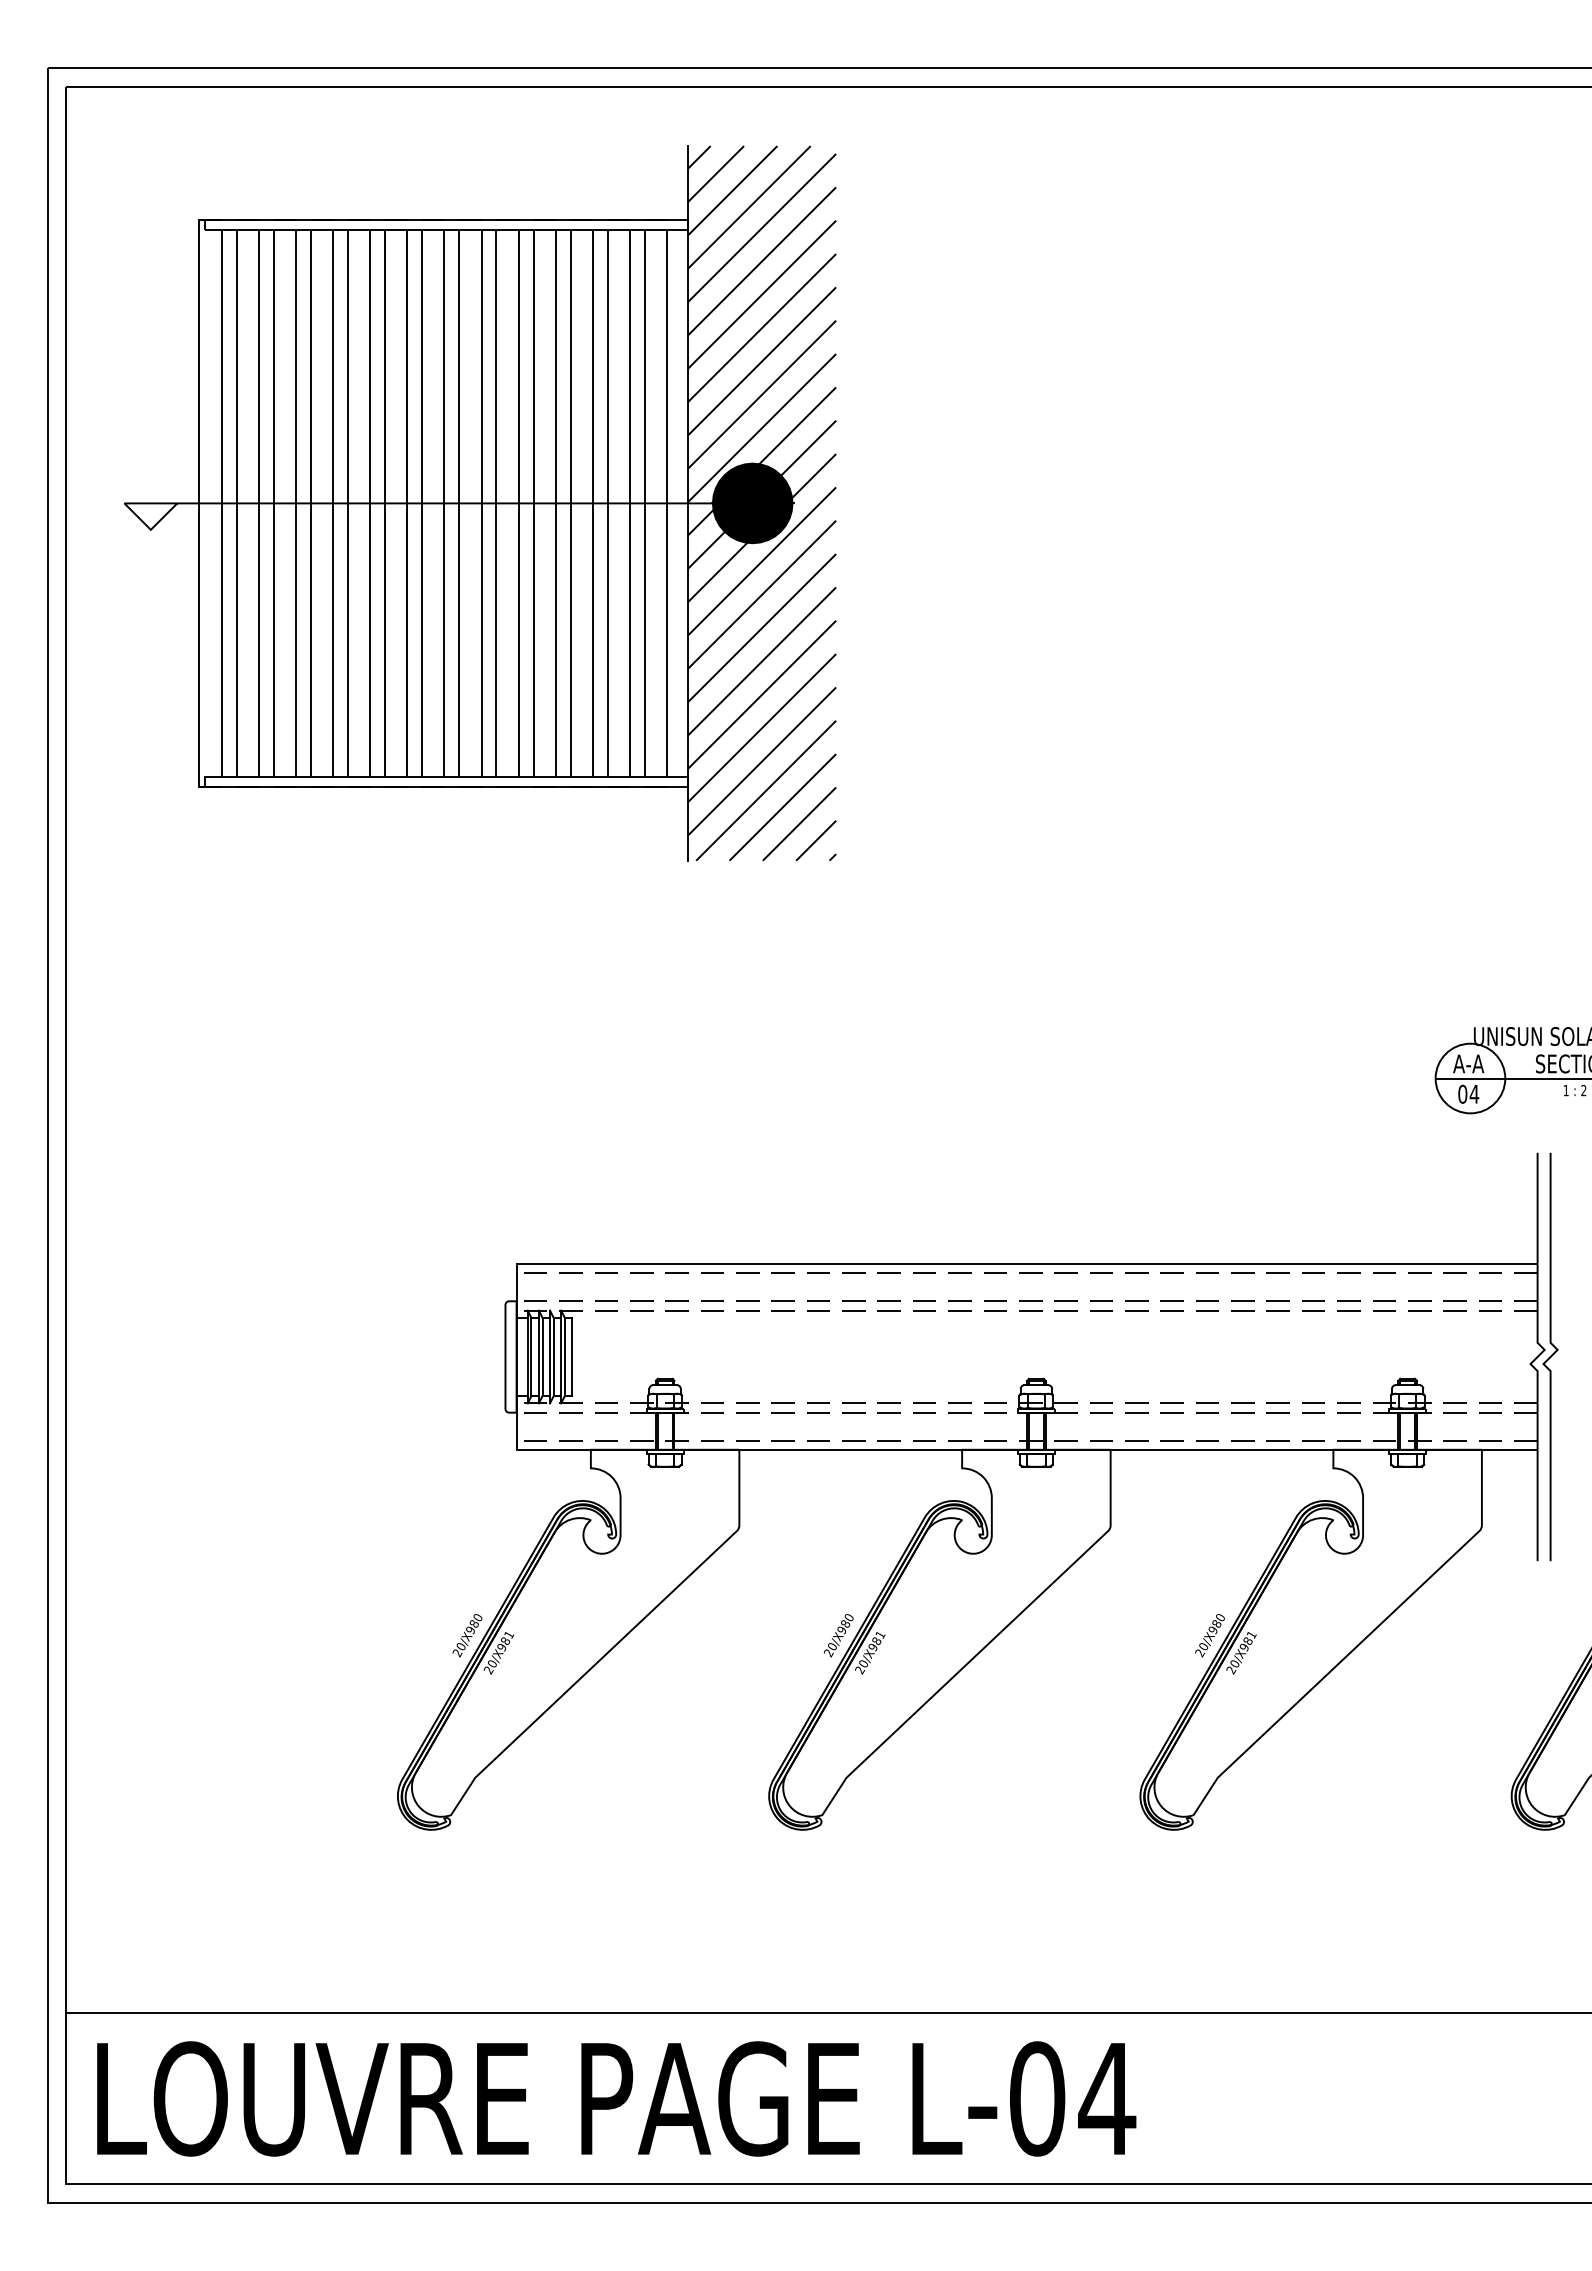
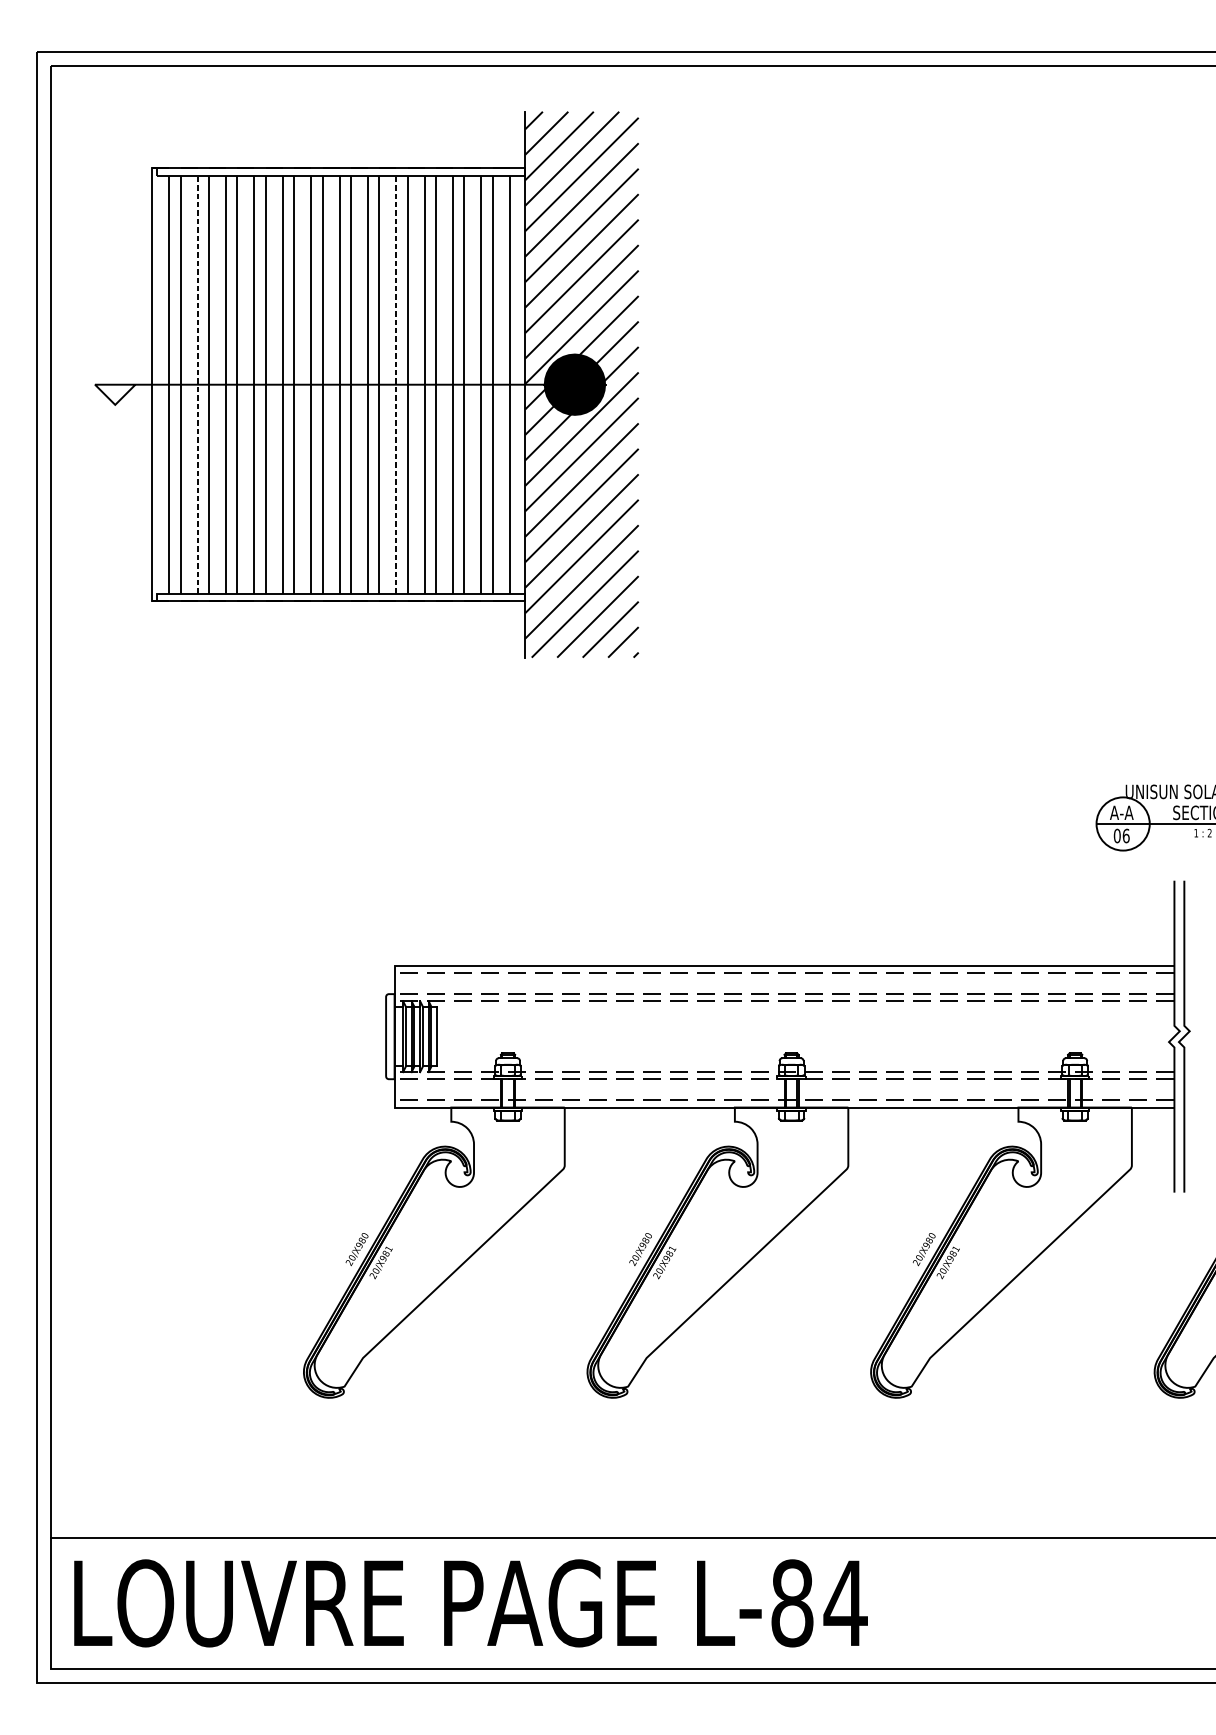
line: (258, 503) -> (197, 384), solid -> dashed
line: (518, 503) -> (396, 384), solid -> dashed
text: (1474, 1093) -> (1126, 835), 04 -> 06
text: (1037, 2098) -> (792, 1603), L-04 -> L-84

